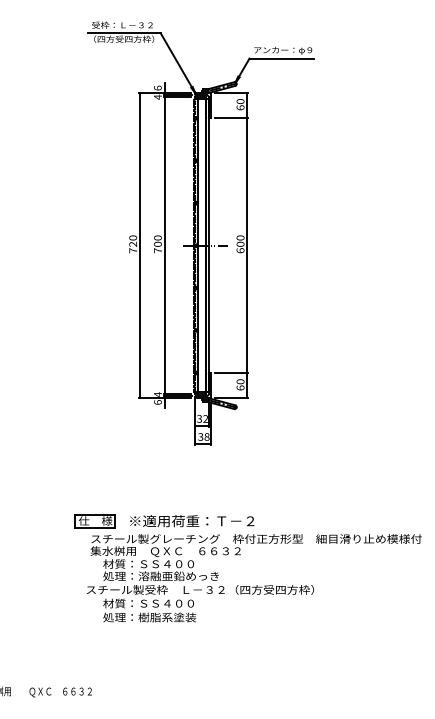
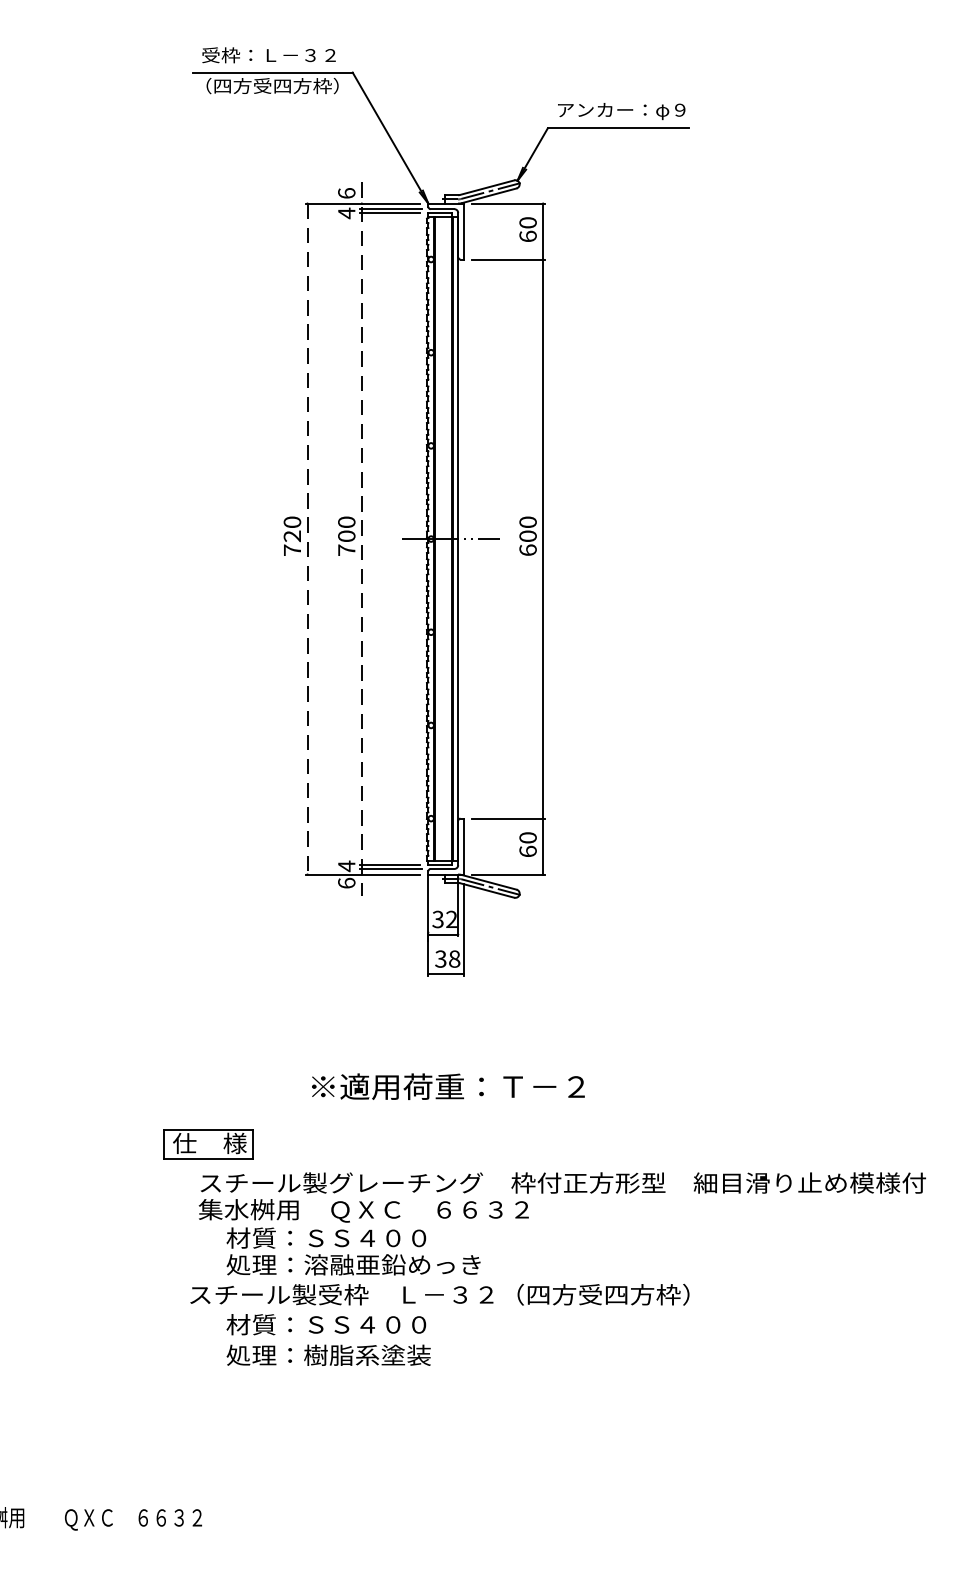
line: (140, 245) -> (308, 538), solid -> dashed
line: (164, 245) -> (361, 538), solid -> dashed
text: (192, 521) -> (448, 1087), moved

